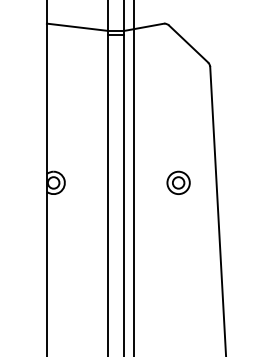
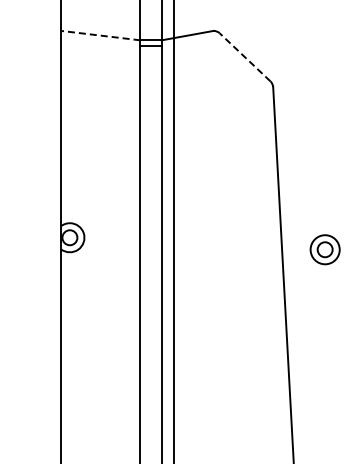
line: (77, 27) -> (100, 35), solid -> dashed
line: (188, 44) -> (245, 57), solid -> dashed
part: (178, 182) -> (324, 249), moved

